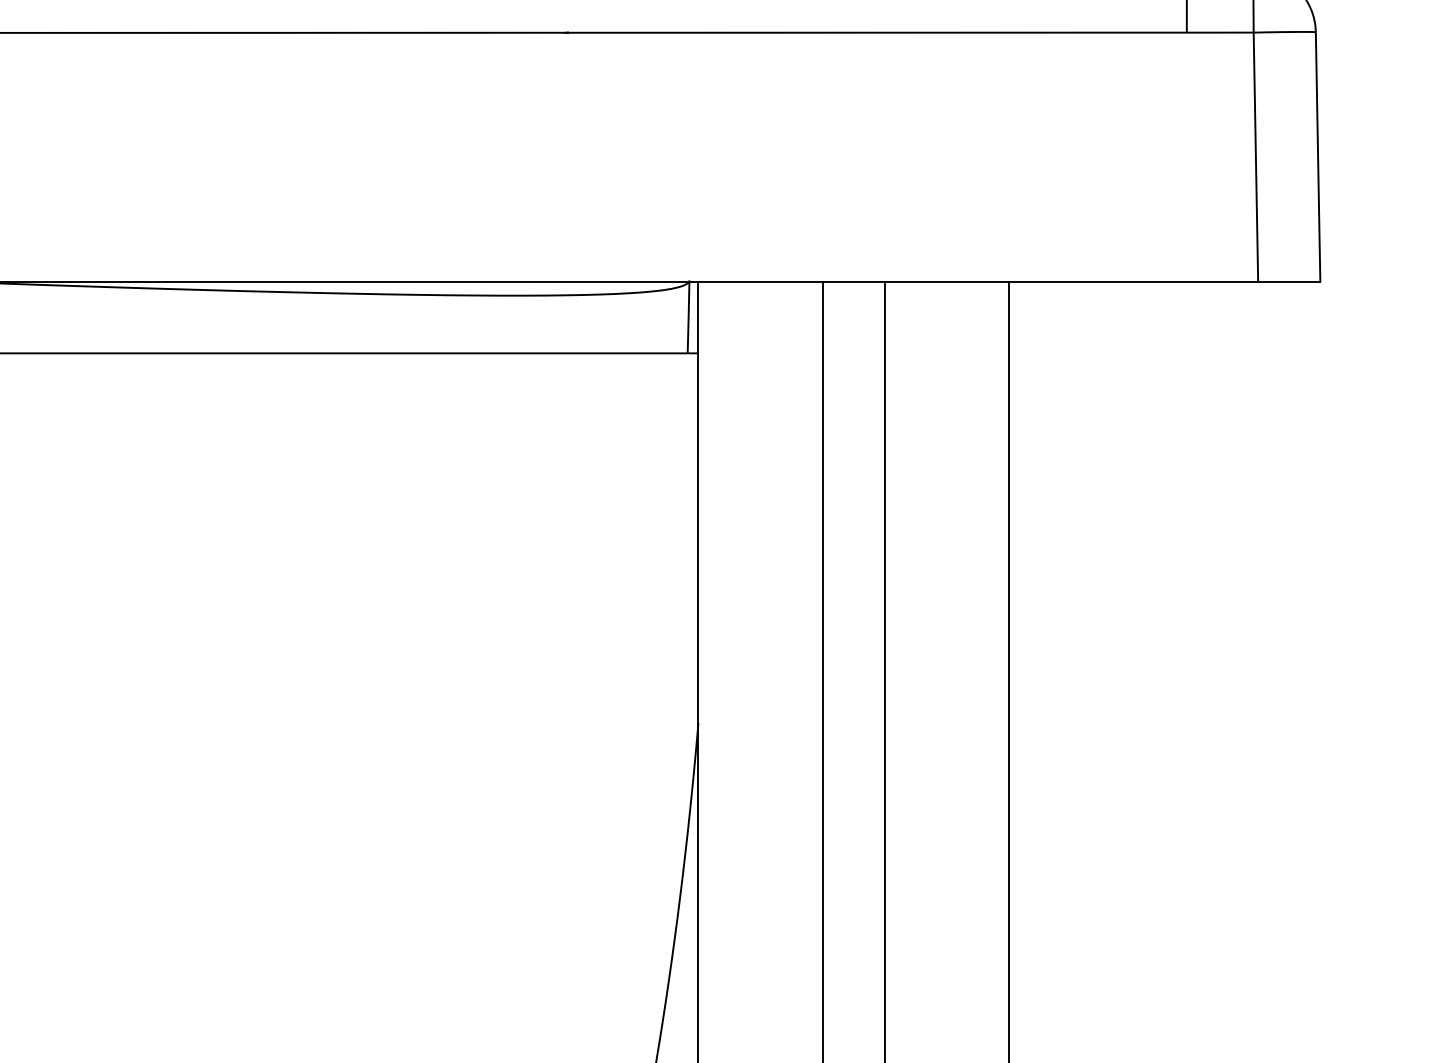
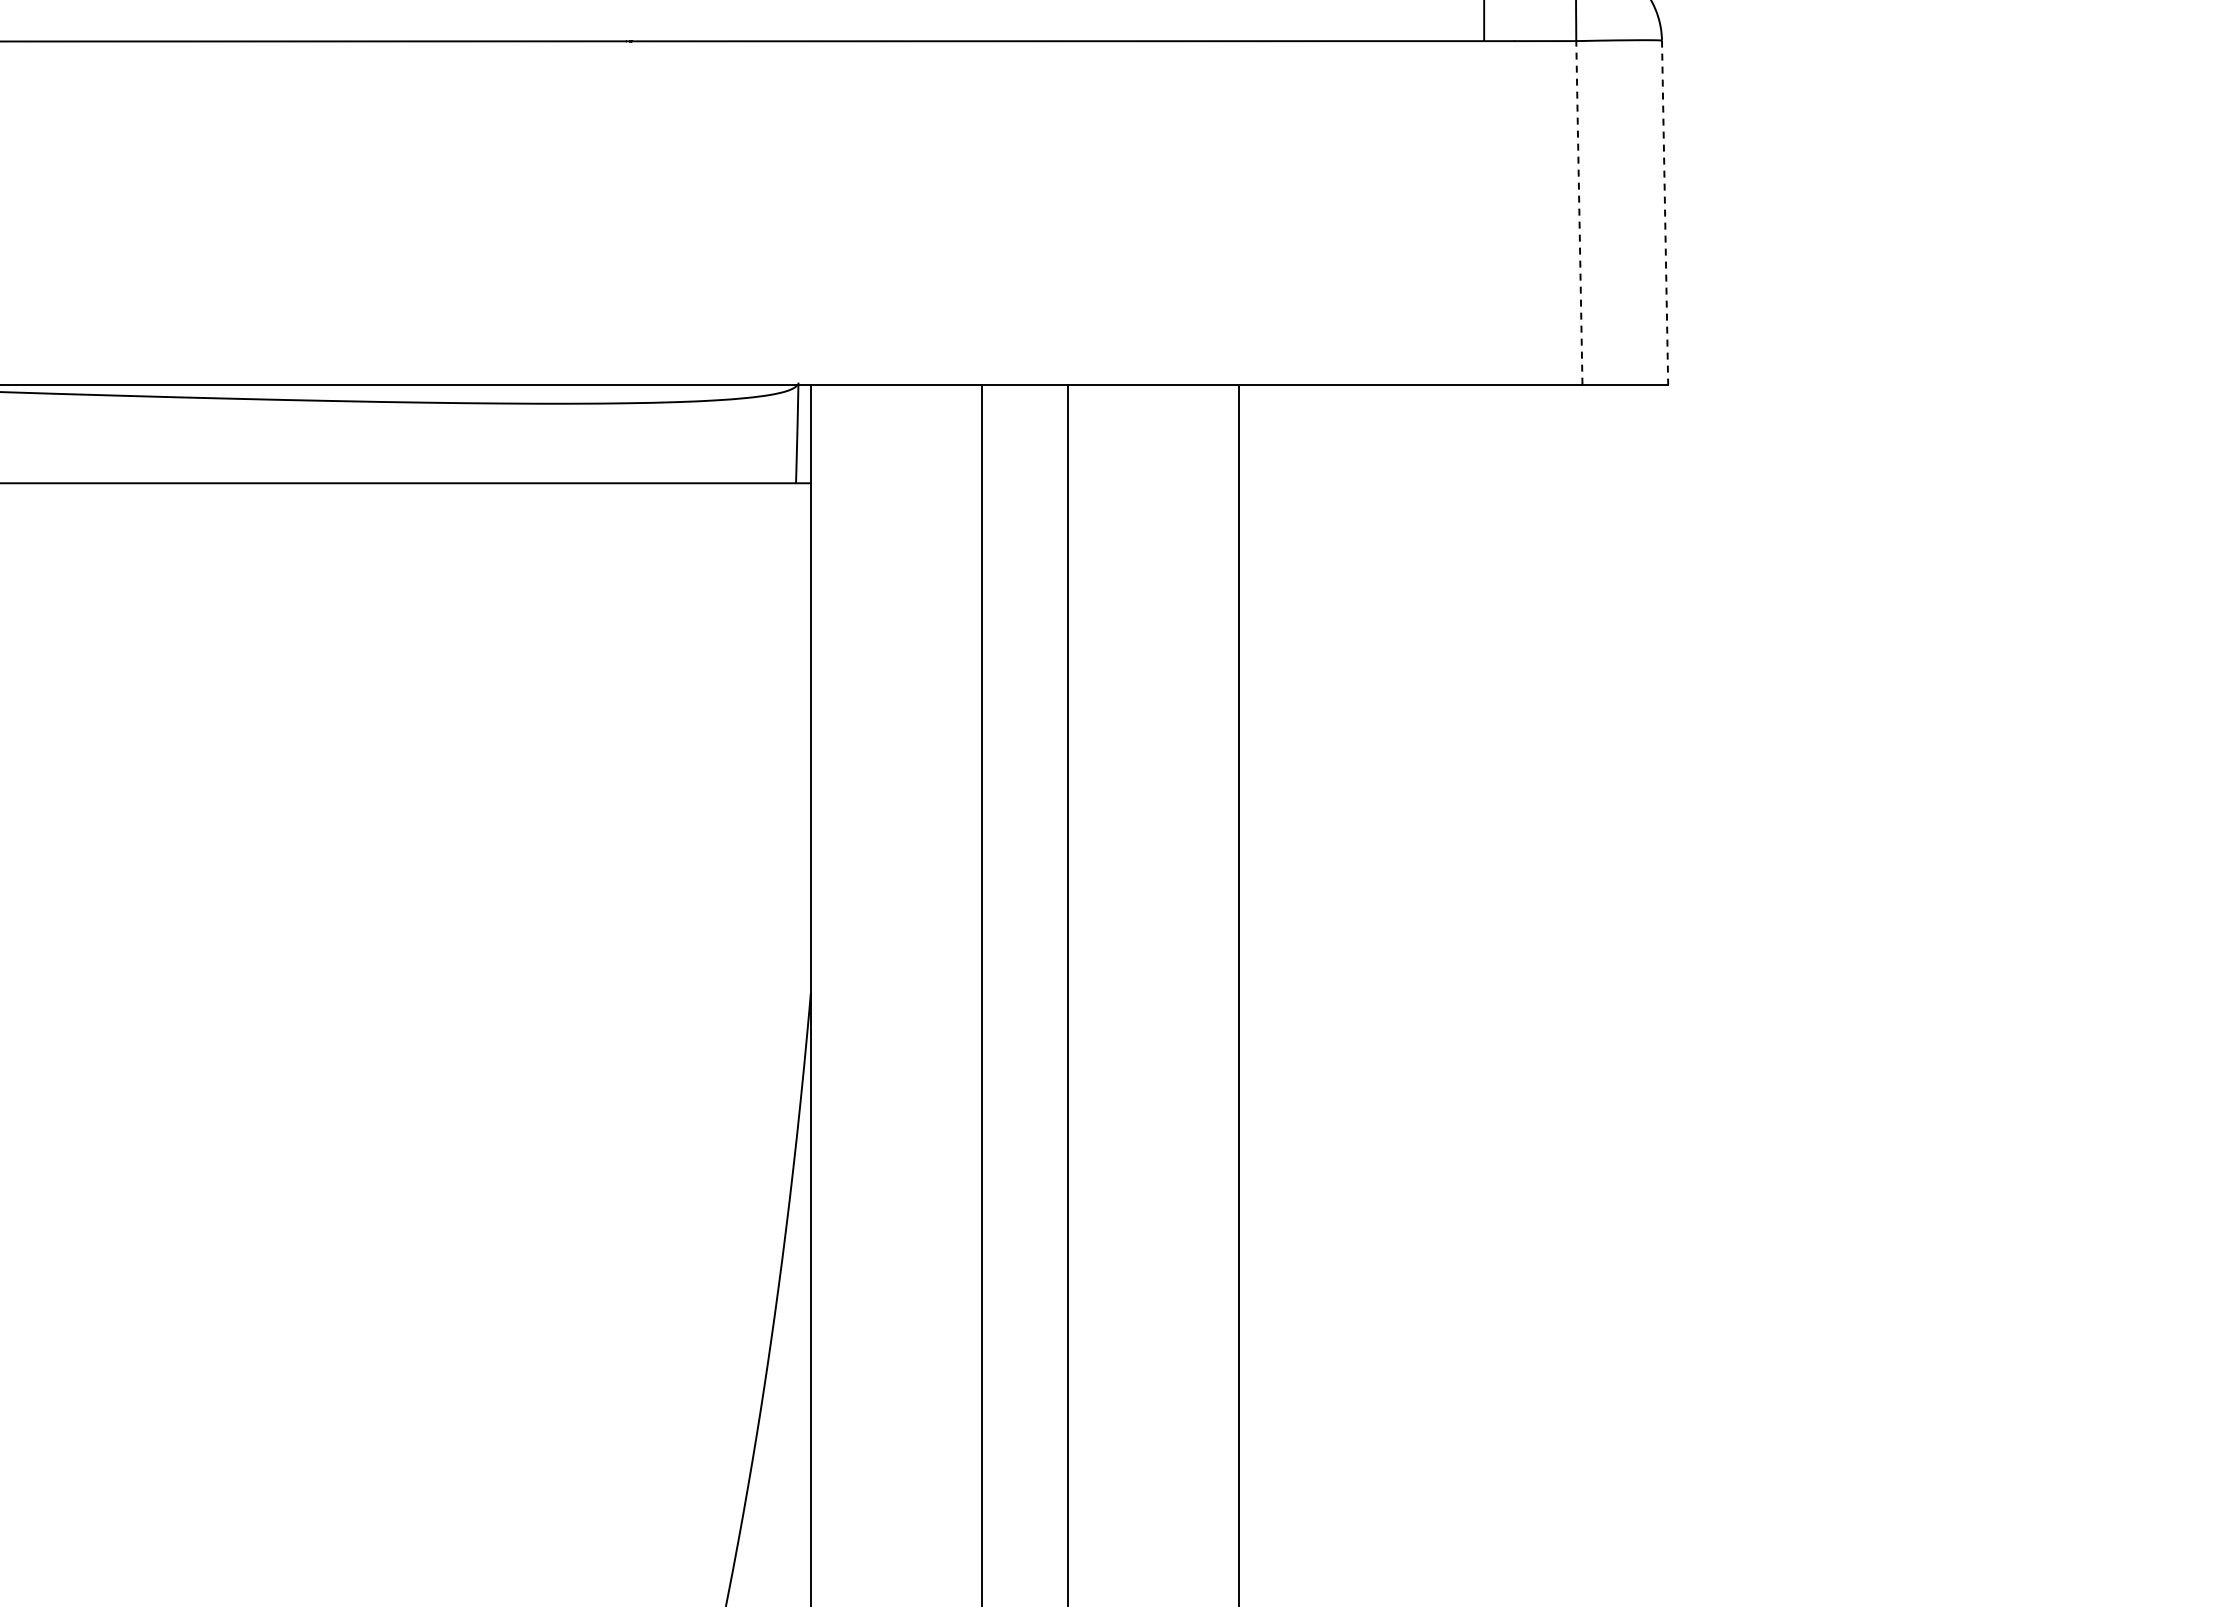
line: (1256, 156) -> (1579, 212), solid -> dashed
line: (1318, 157) -> (1665, 213), solid -> dashed

